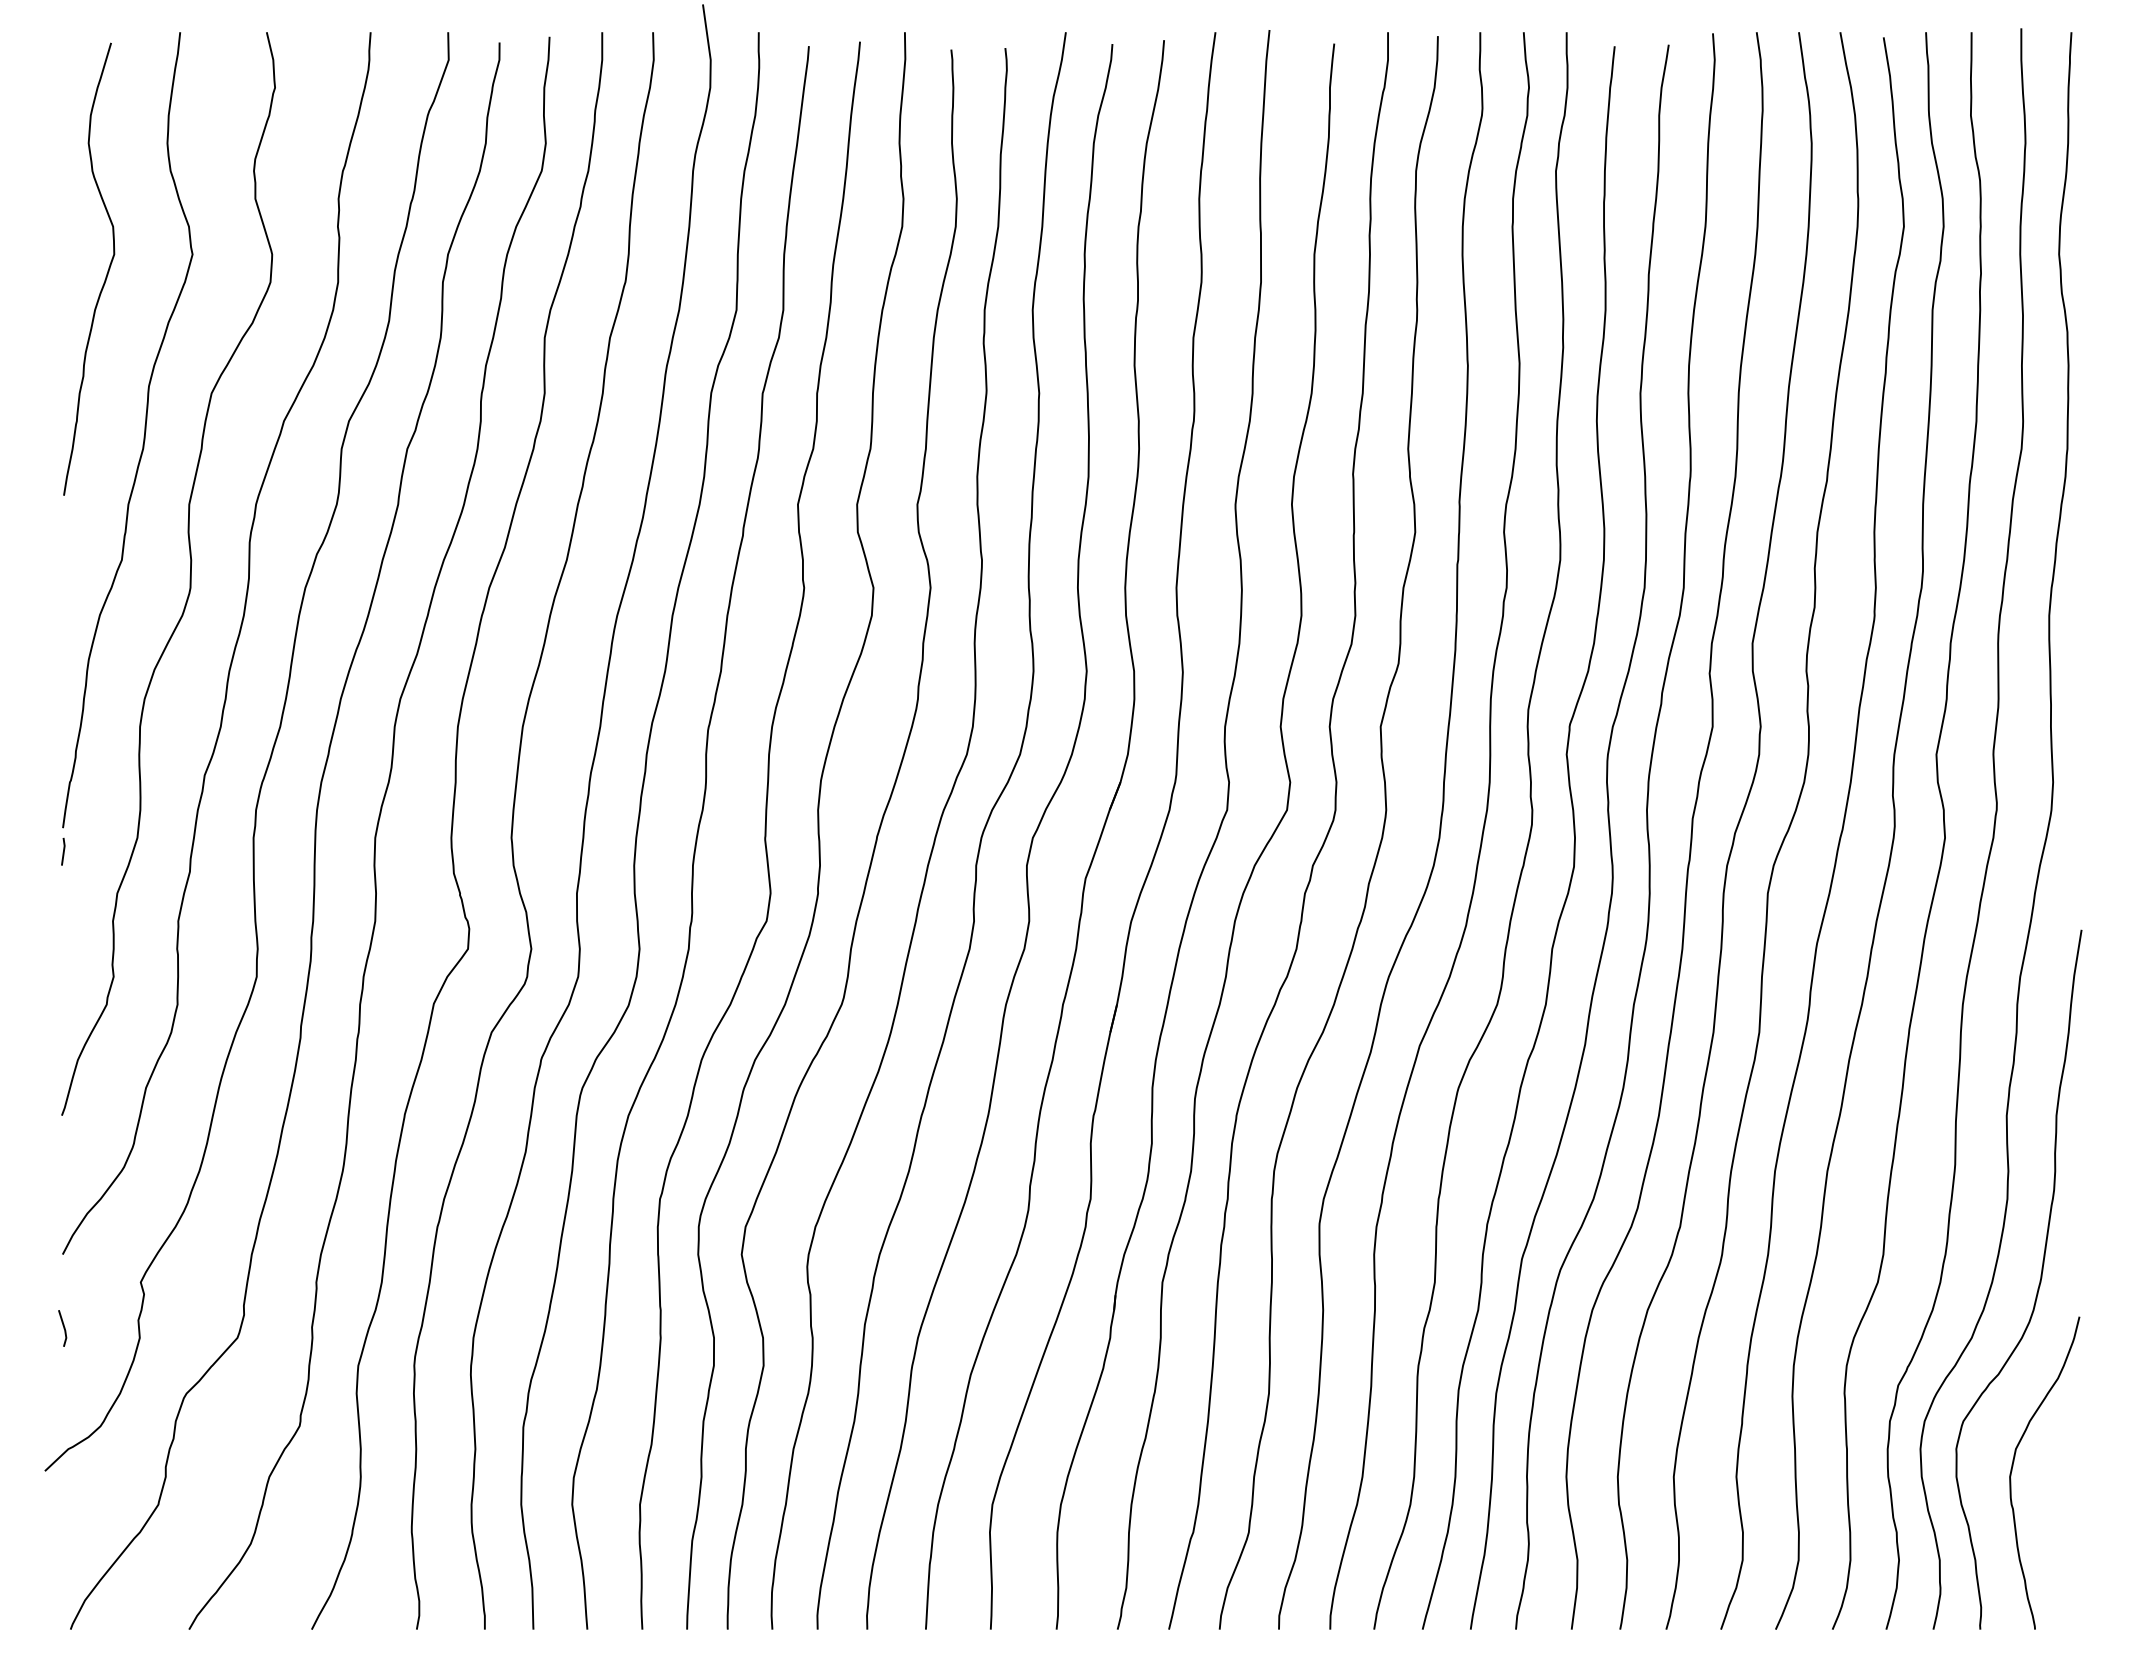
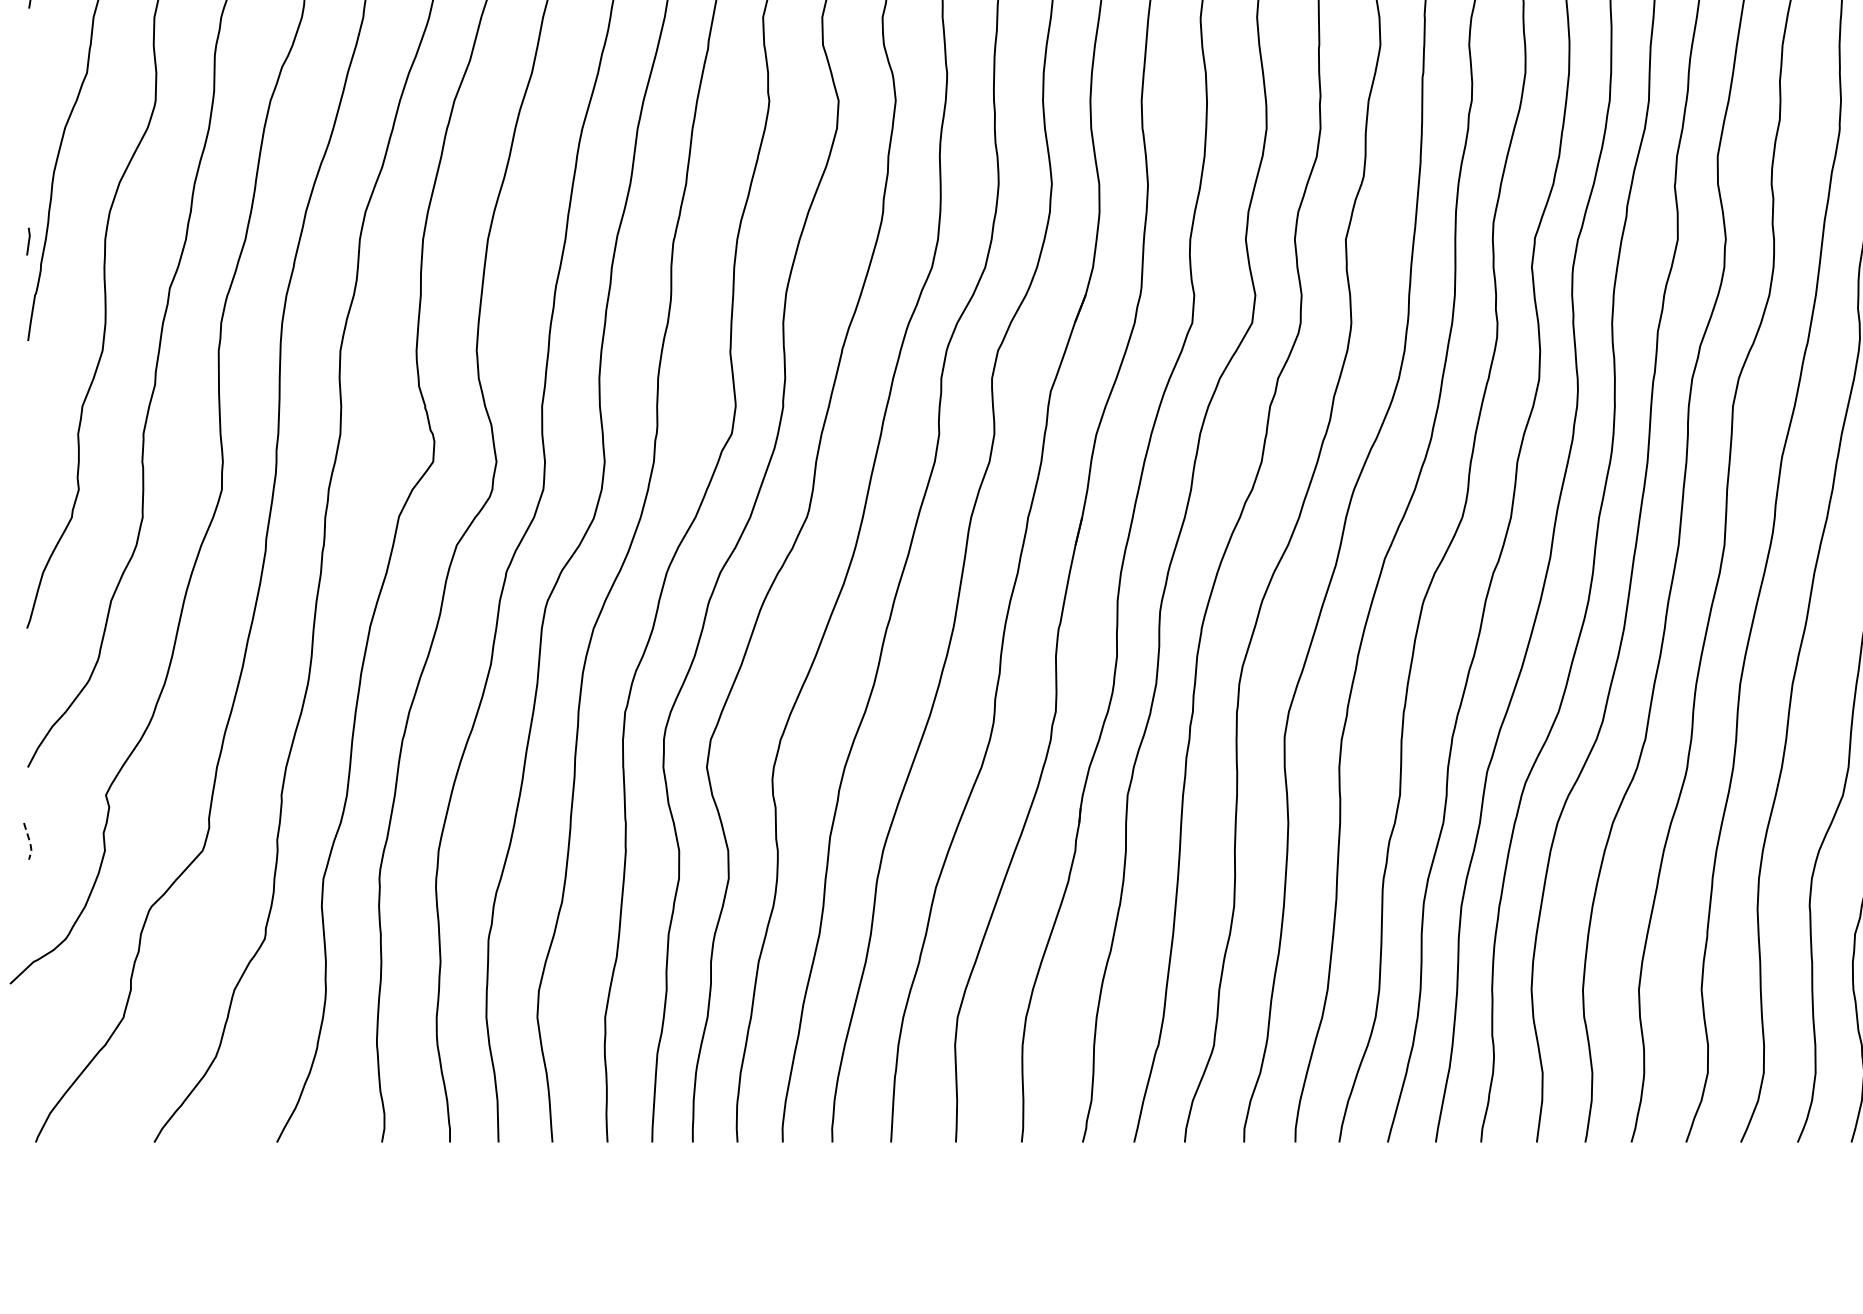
line: (63, 851) -> (28, 241), moved
line: (64, 1329) -> (29, 842), solid -> dashed

